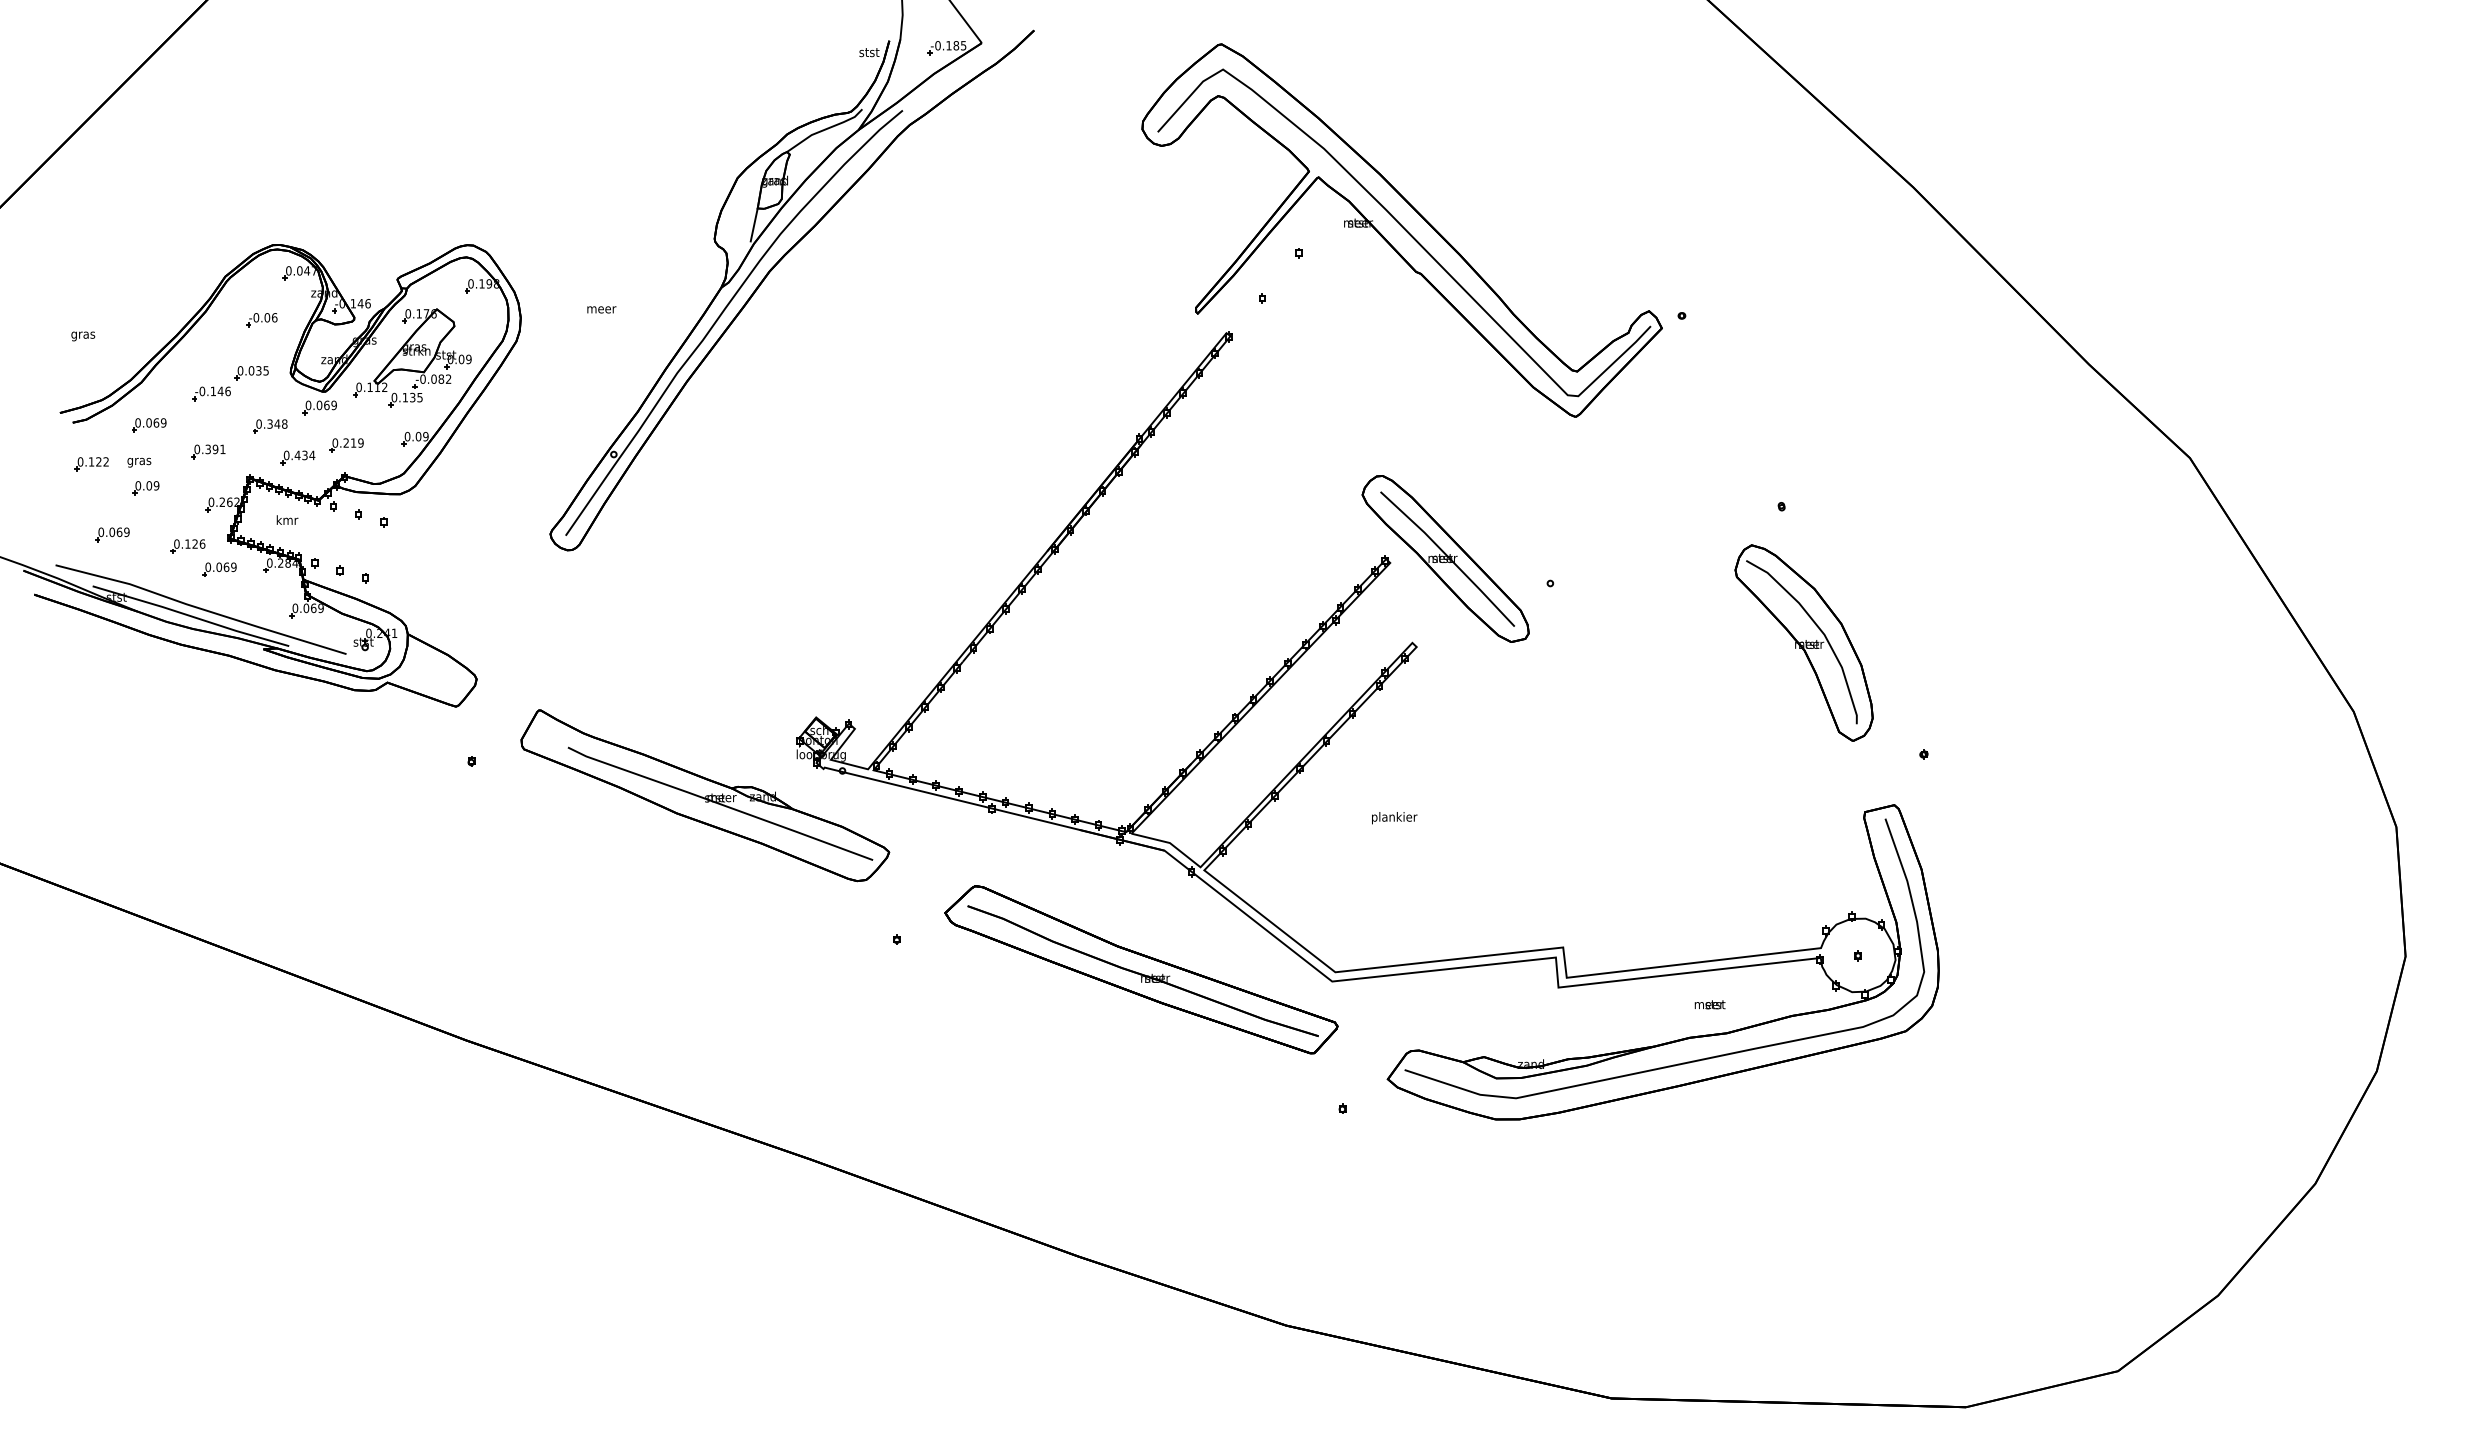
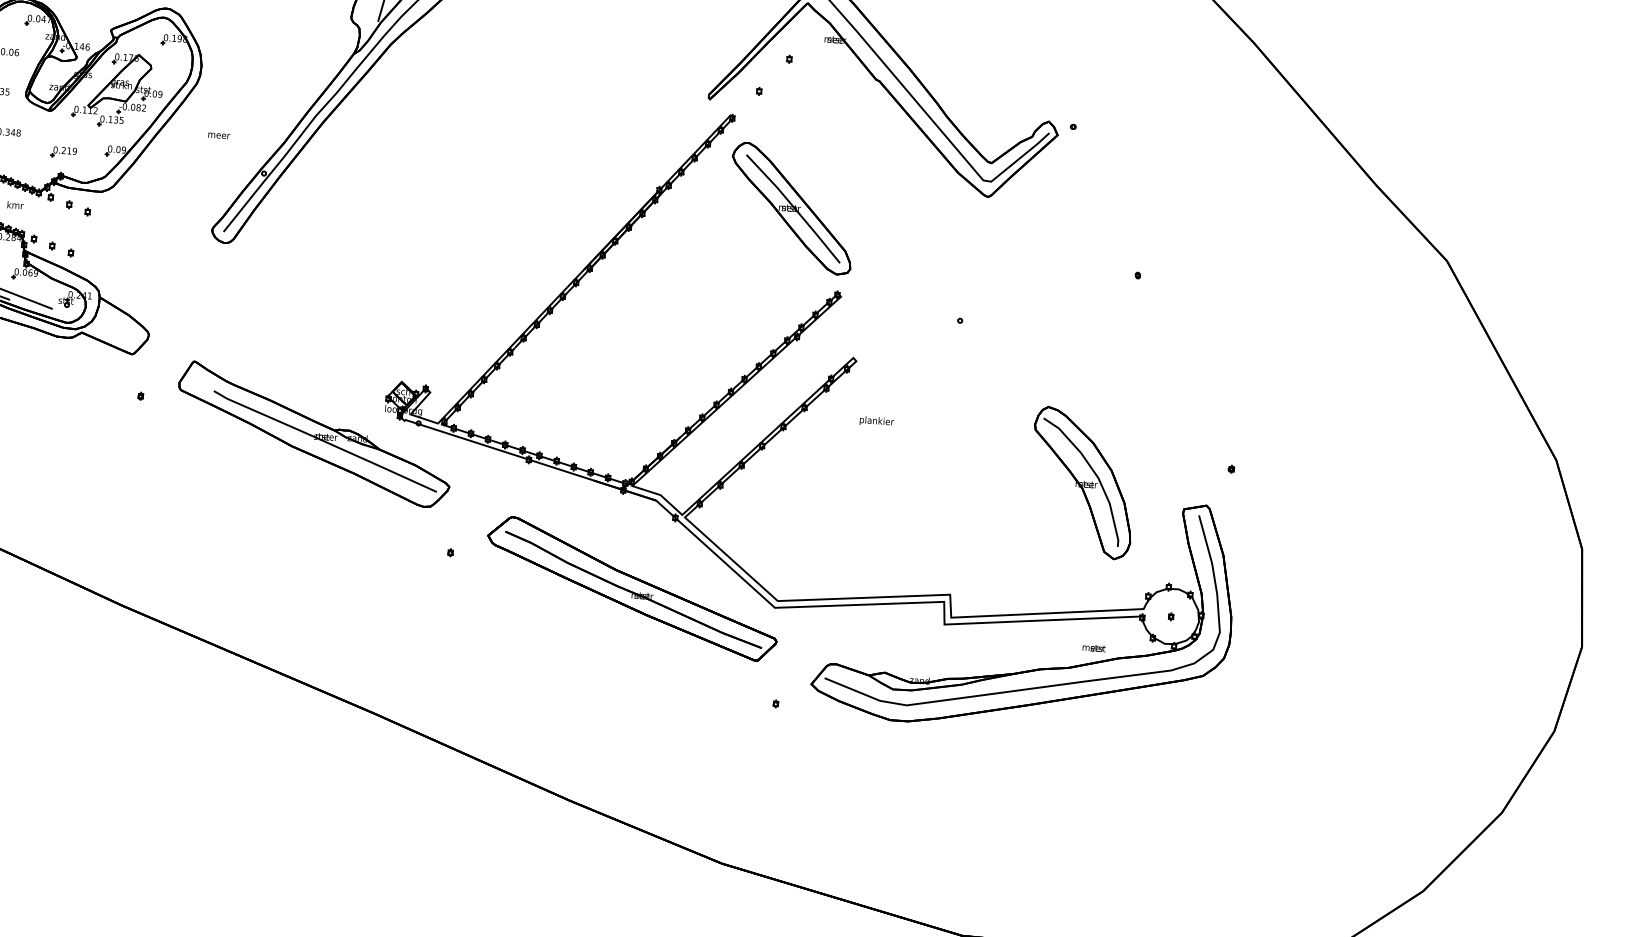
text: (601, 309) -> (219, 135), moved
part: (319, 407) -> (45, 122), removed
part: (297, 457) -> (26, 158), removed
part: (1445, 558) -> (791, 208), moved
part: (1803, 642) -> (1082, 482), moved
text: (1394, 818) -> (876, 421), moved
text: (1709, 1004) -> (1093, 648), moved

